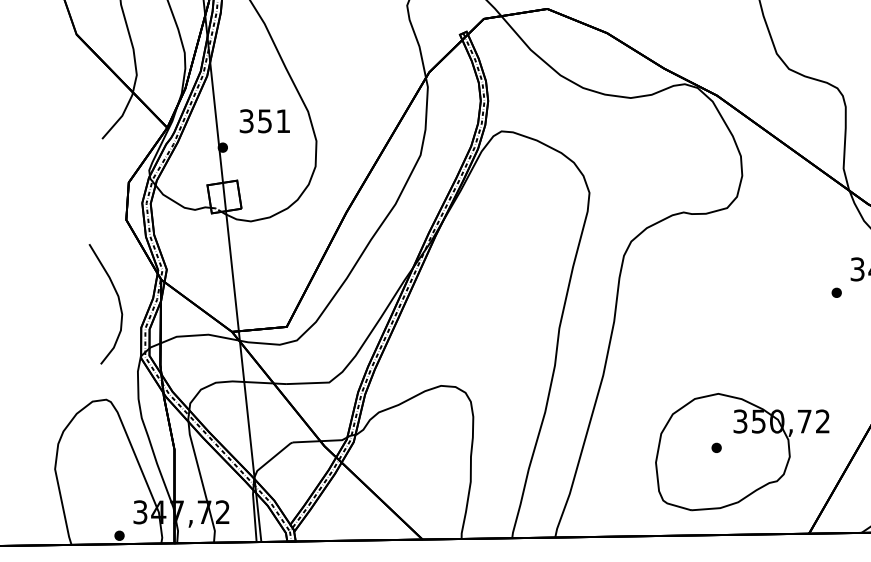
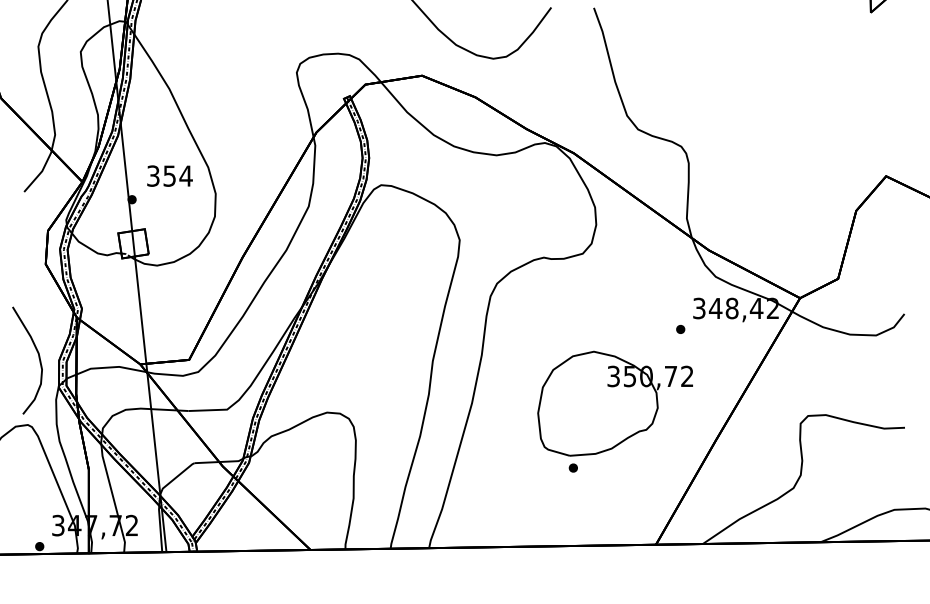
text: (282, 120) -> (185, 175), 351 -> 354
curve: (118, 301) -> (38, 358), moved
part: (741, 451) -> (614, 403), moved

